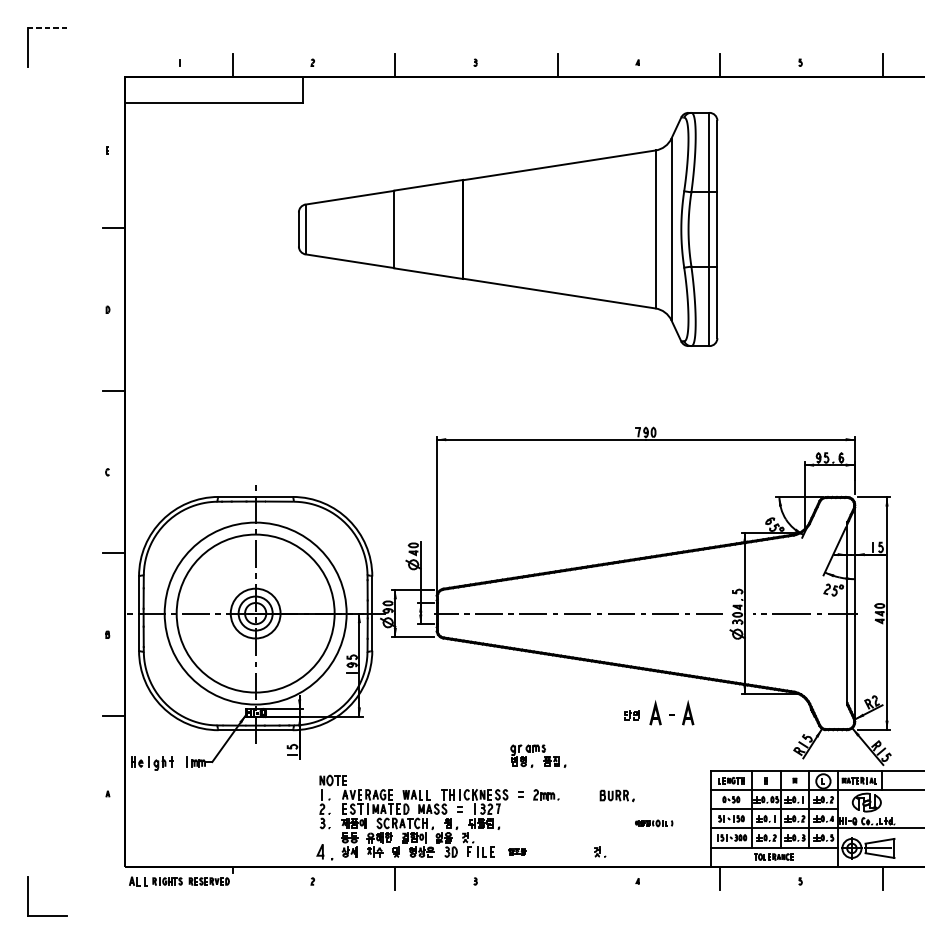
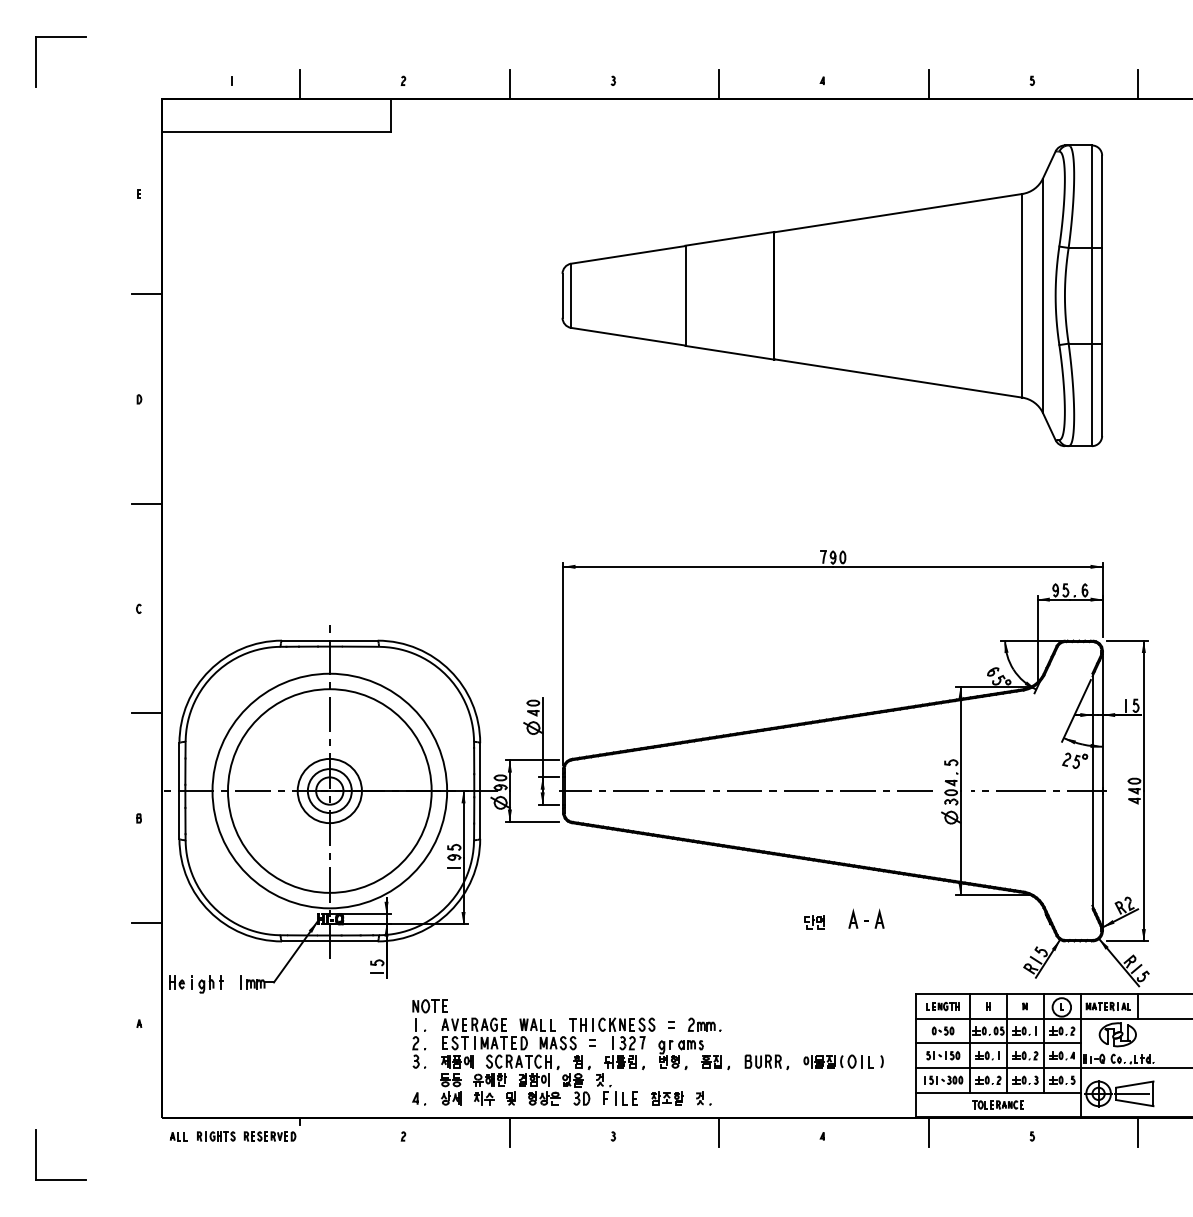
line: (47, 28) -> (61, 36), dashed -> solid
part: (507, 229) -> (831, 295), moved
part: (671, 712) -> (866, 918), size x0.62
part: (536, 751) -> (692, 1049), moved
part: (616, 796) -> (766, 1062), moved
part: (654, 823) -> (843, 1061), size x1.67
part: (325, 852) -> (419, 1098), size x0.62
part: (517, 852) -> (667, 1098), size x1.43
part: (599, 852) -> (703, 1098), moved
line: (557, 877) -> (719, 1131), added
part: (138, 881) -> (178, 1136), size x0.71

